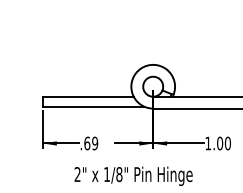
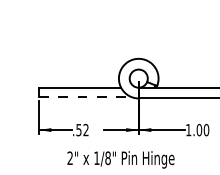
line: (93, 106) -> (84, 96), solid -> dashed
text: (91, 142) -> (82, 129), .69 -> .52

